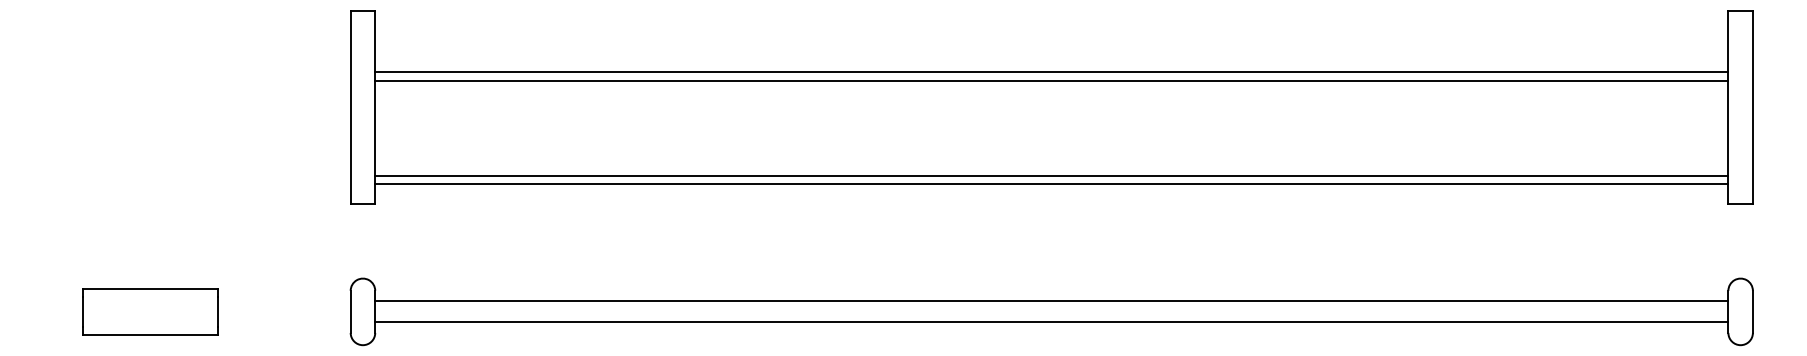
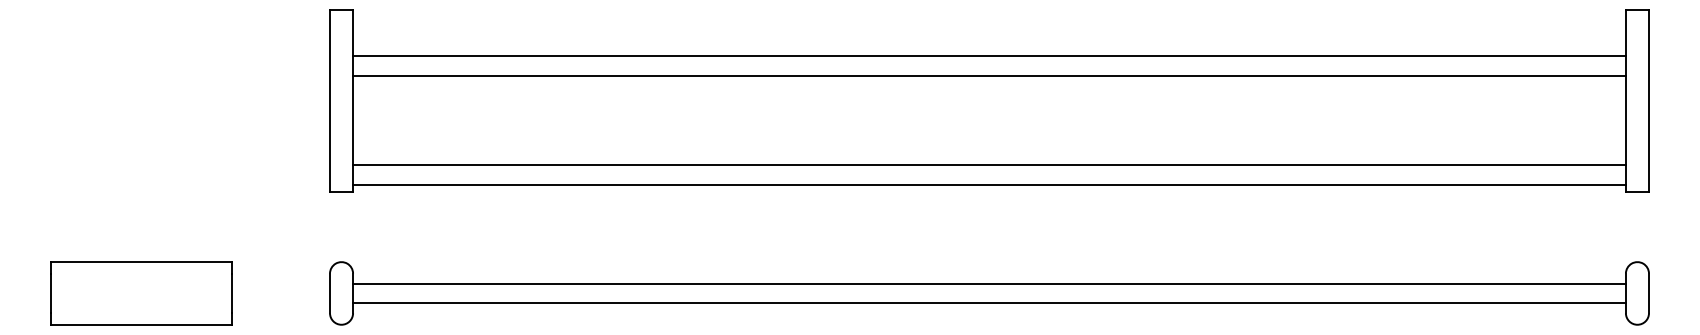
line: (1051, 71) -> (989, 56), moved
line: (1051, 183) -> (989, 184), moved
part: (150, 311) -> (141, 293), size x1.43

